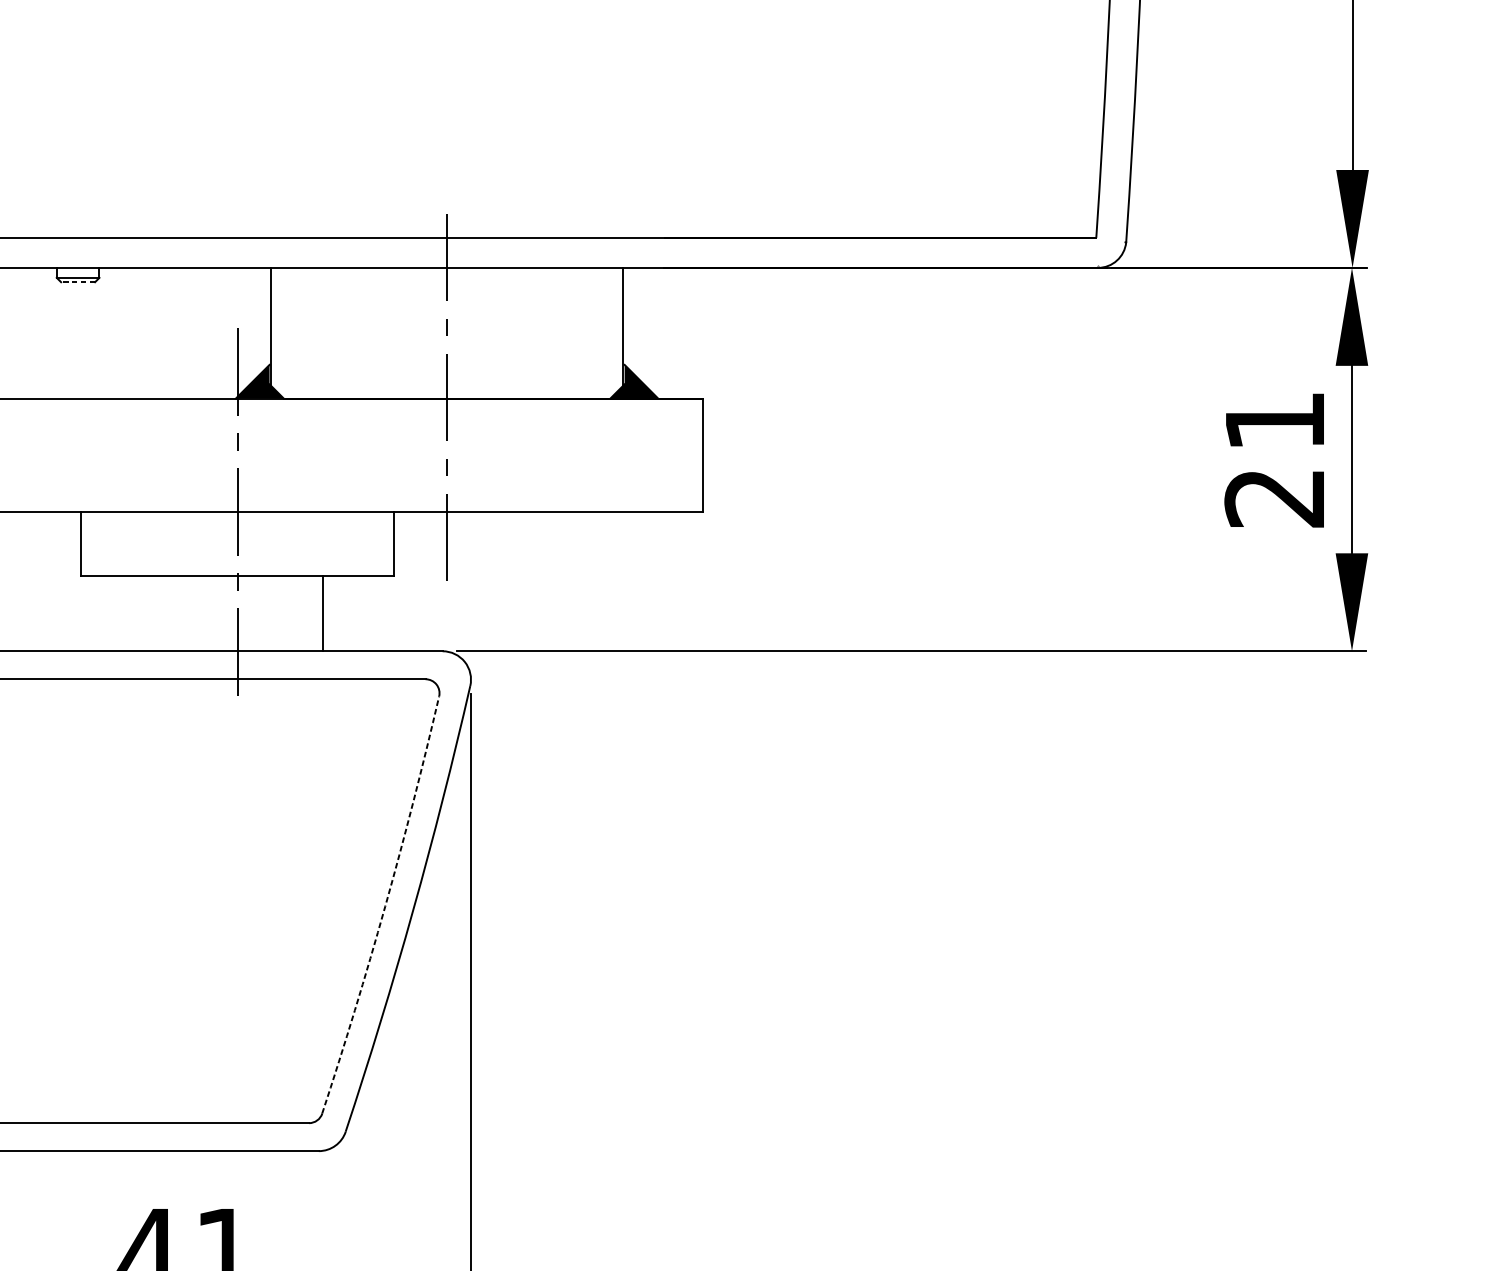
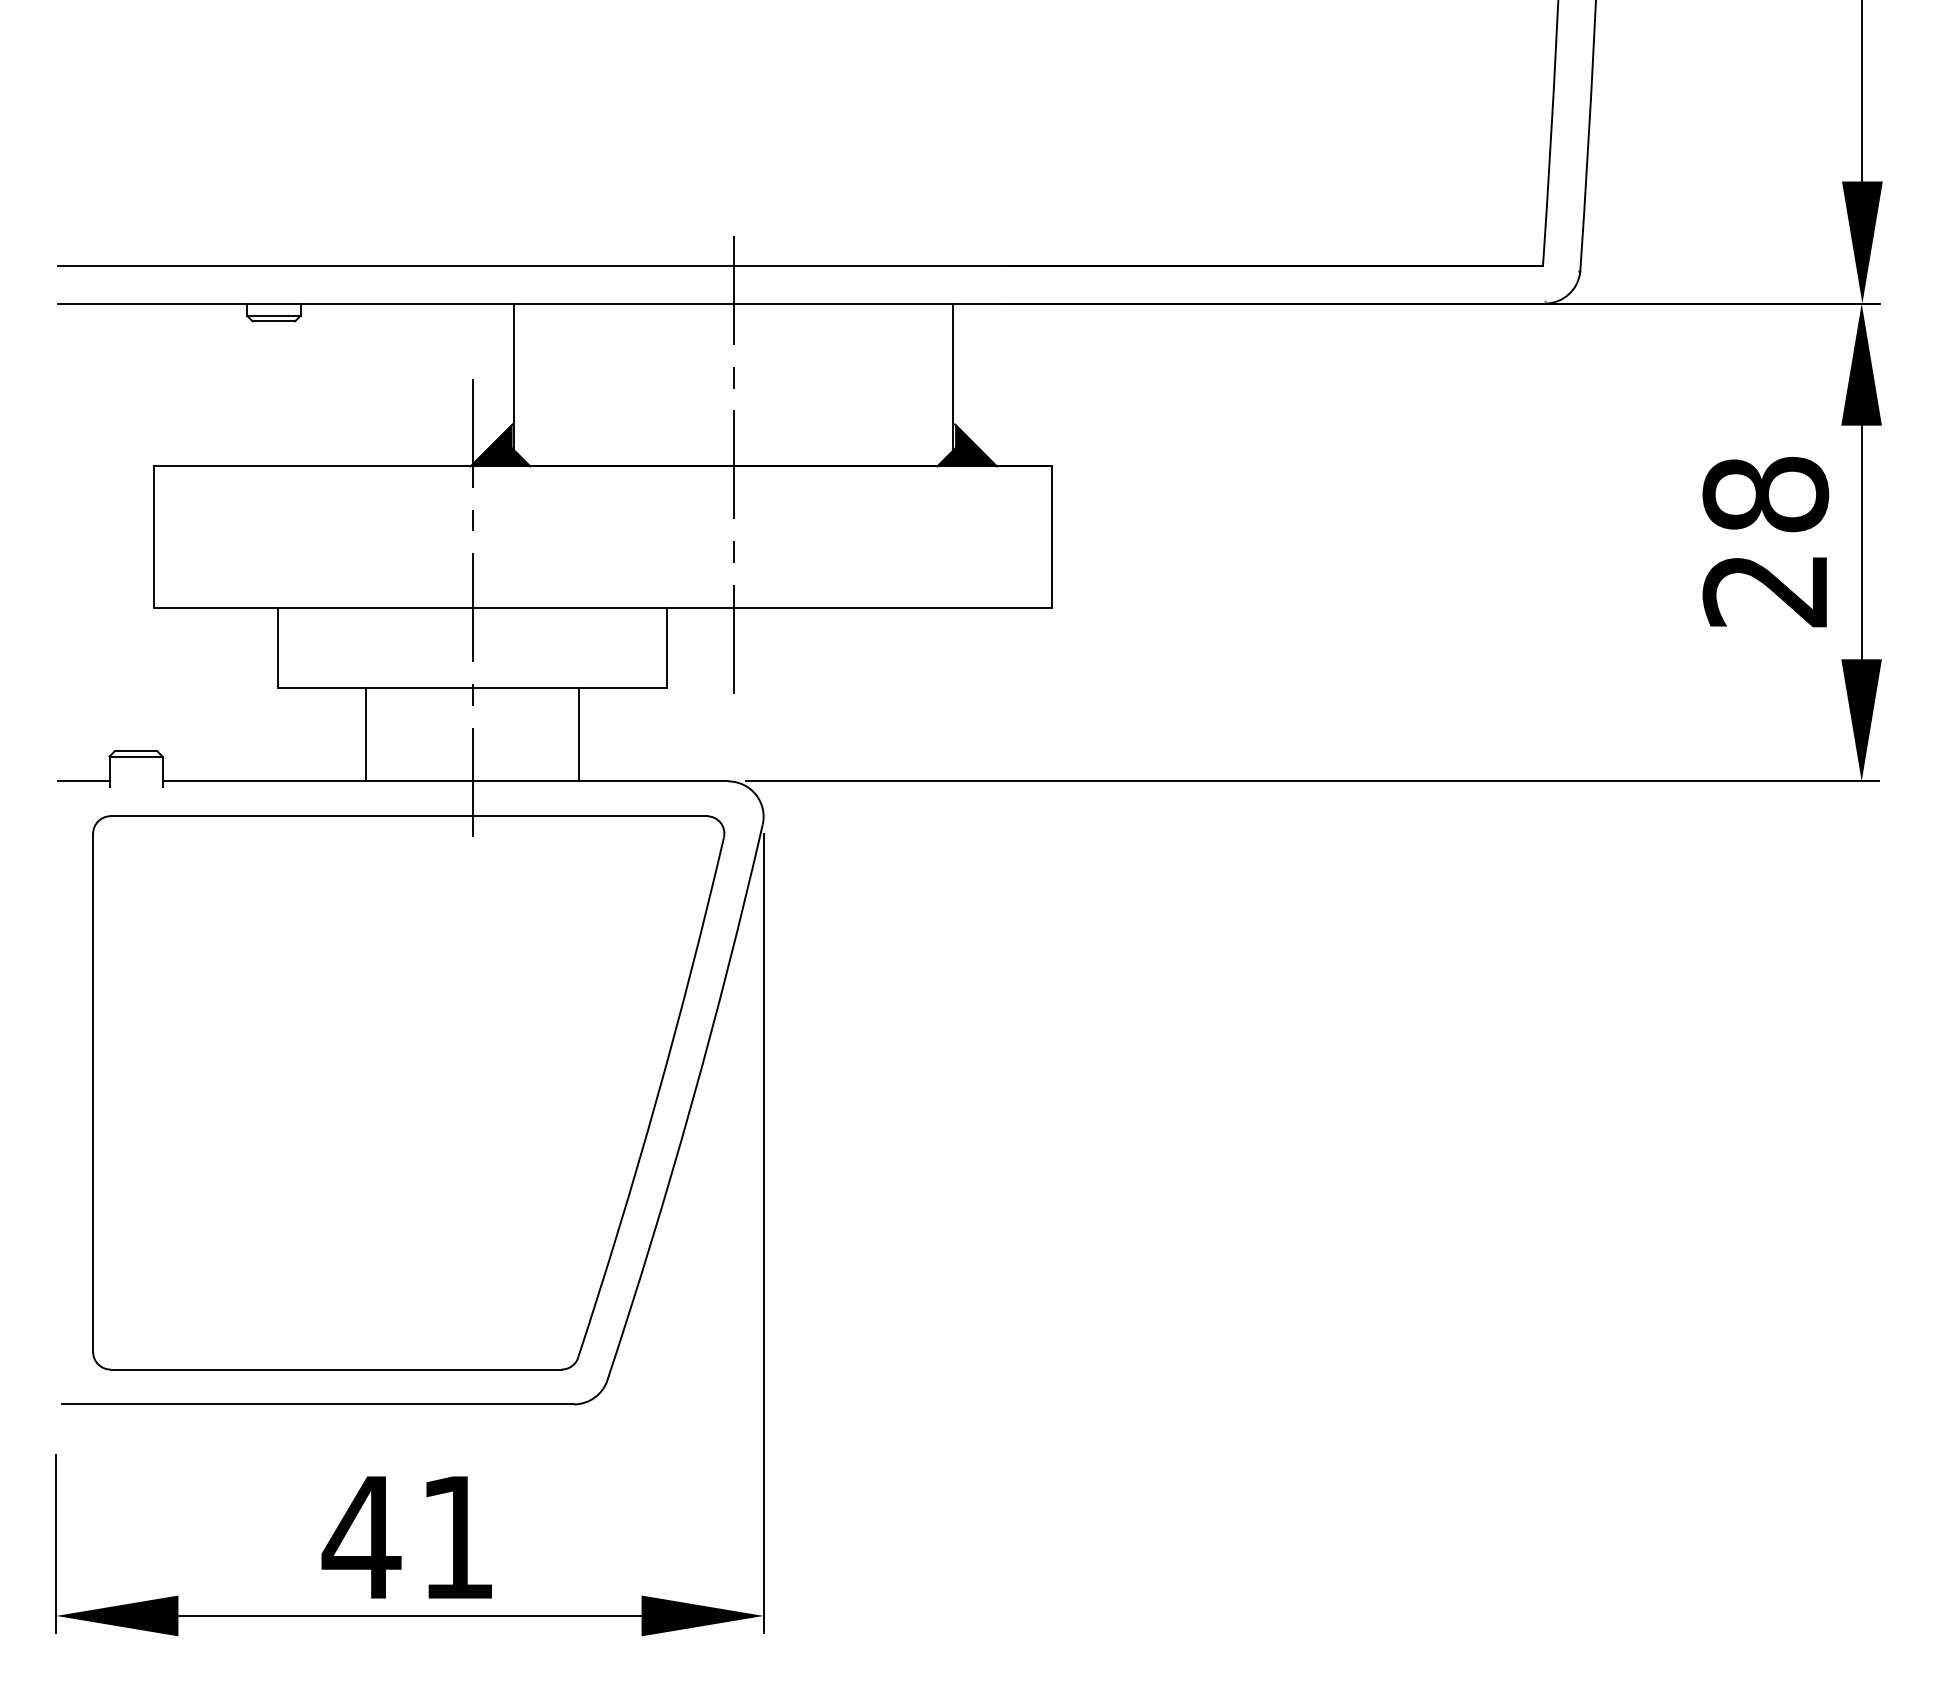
line: (77, 282) -> (273, 321), dashed -> solid
text: (1274, 421) -> (1765, 494), 21 -> 28
line: (152, 613) -> (366, 734), added
arc: (385, 906) -> (656, 1099), dashed -> solid

